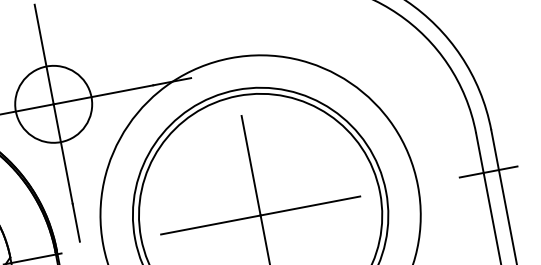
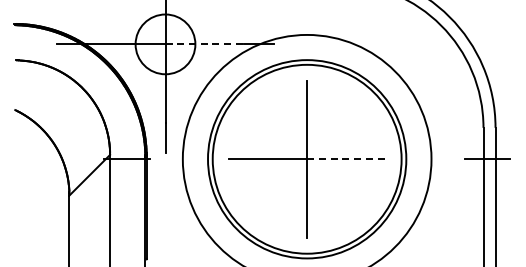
line: (104, 94) -> (205, 44), solid -> dashed
line: (311, 206) -> (347, 159), solid -> dashed

